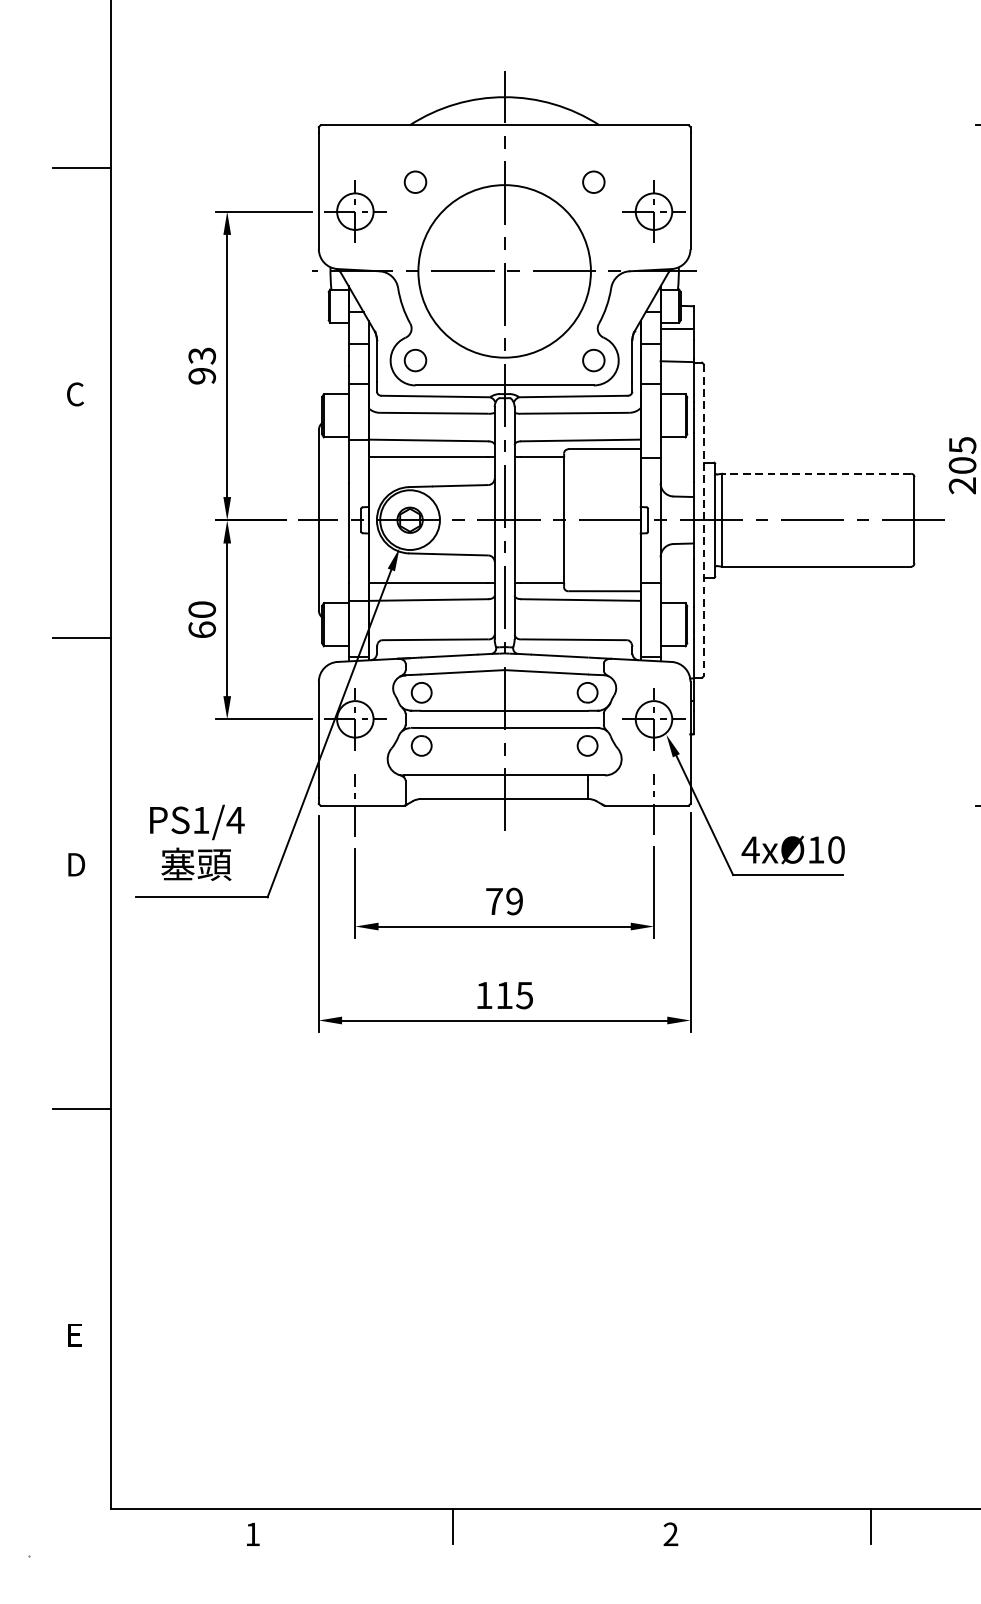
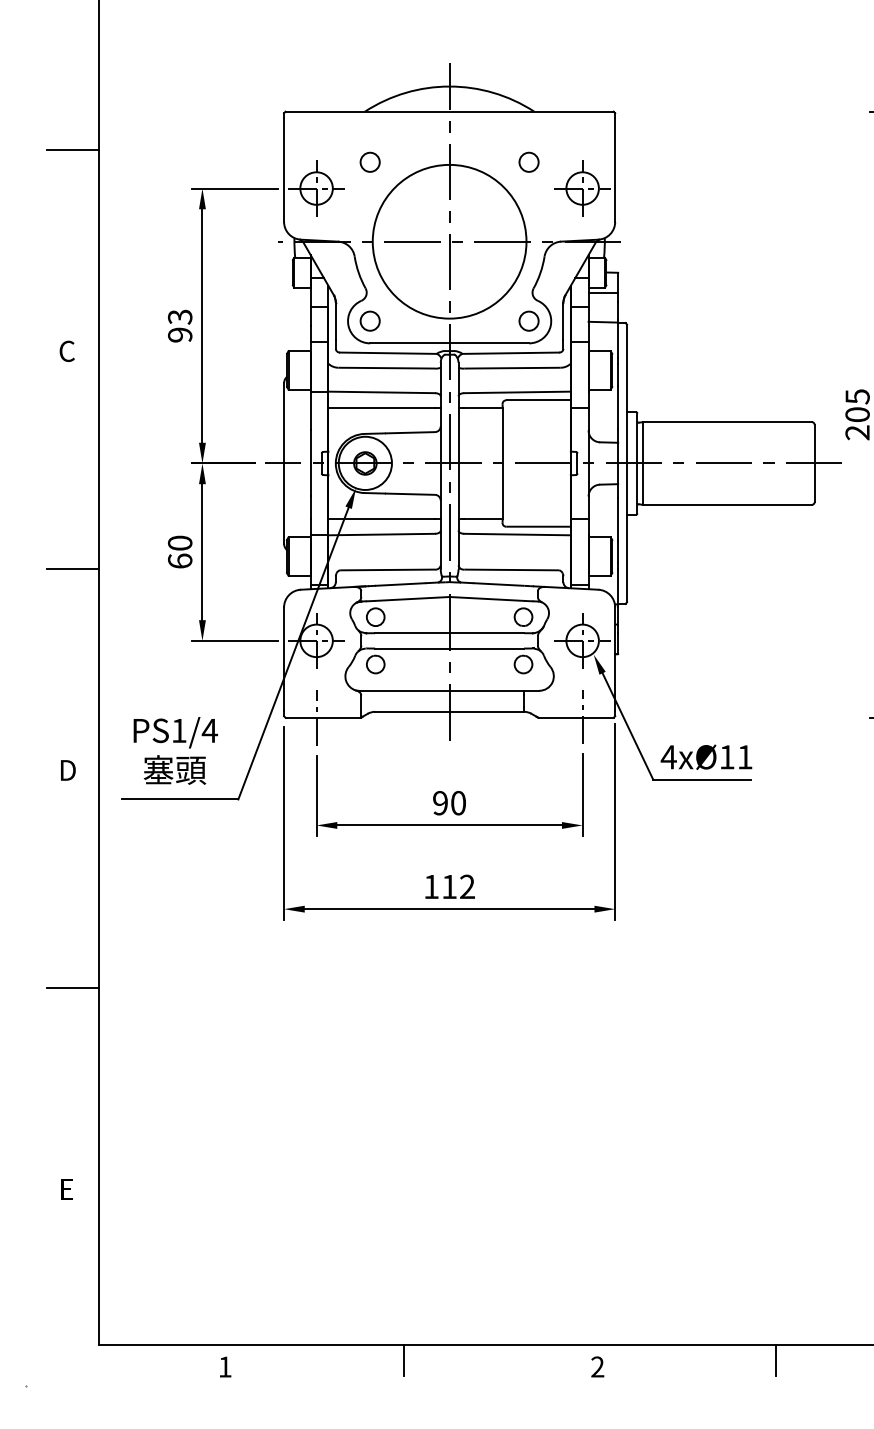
line: (816, 474) -> (727, 422), dashed -> solid
line: (704, 520) -> (627, 463), dashed -> solid
text: (836, 850) -> (745, 757), 4xØ10 -> 4xØ11
text: (504, 901) -> (449, 803), 79 -> 90
text: (523, 995) -> (466, 886), 115 -> 112

